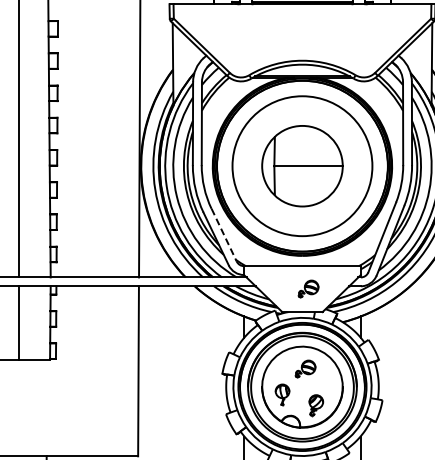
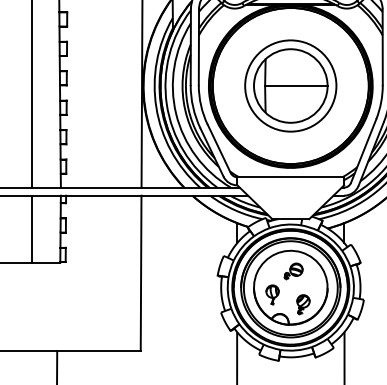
circle: (302, 166) -> (290, 86), size x0.71
line: (224, 235) -> (219, 149), dashed -> solid
part: (308, 288) -> (296, 197), removed

